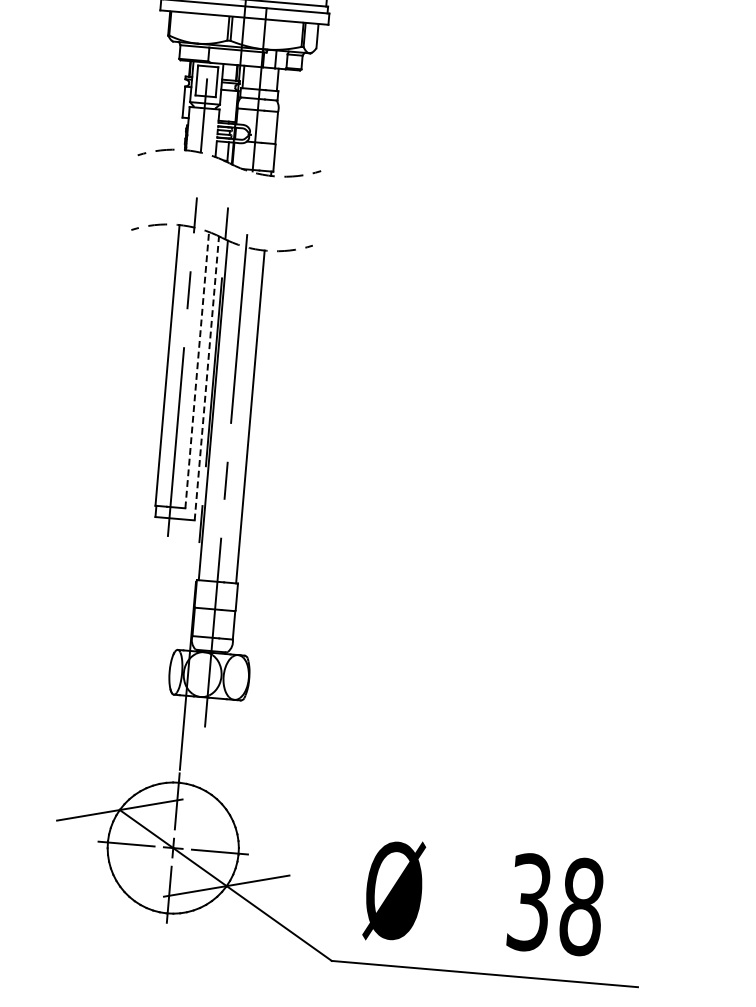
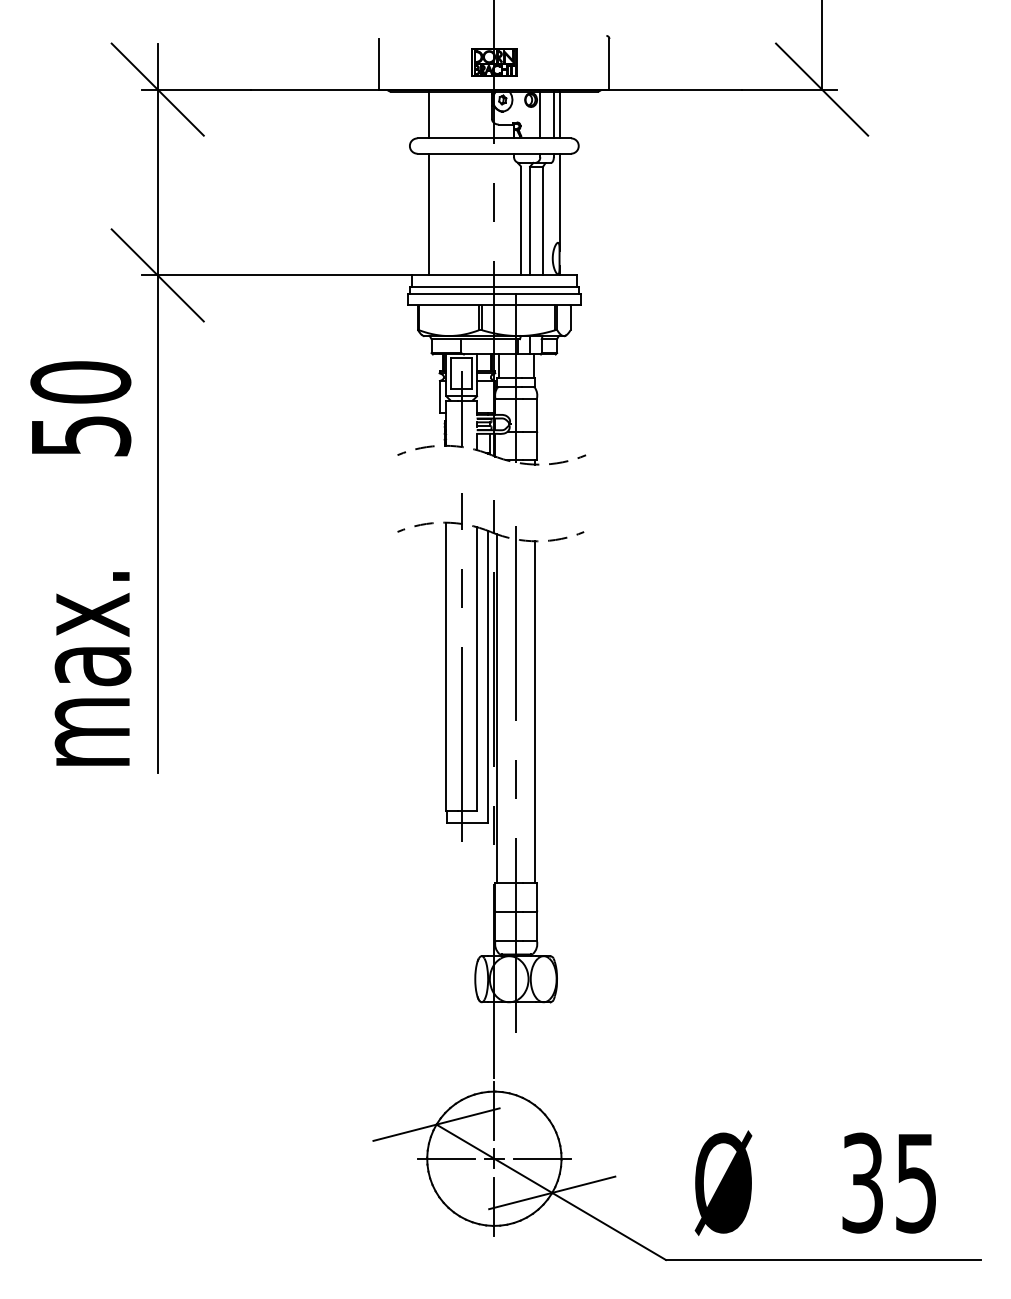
line: (197, 370) -> (477, 669), dashed -> solid
line: (206, 378) -> (487, 676), dashed -> solid
text: (582, 906) -> (916, 1182), 38 -> 35

